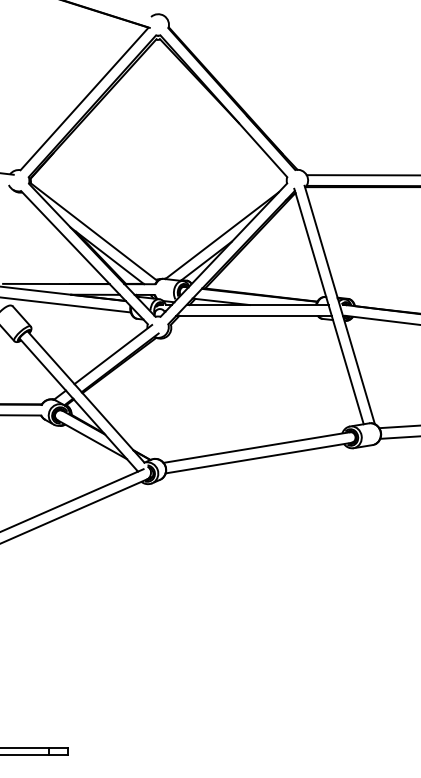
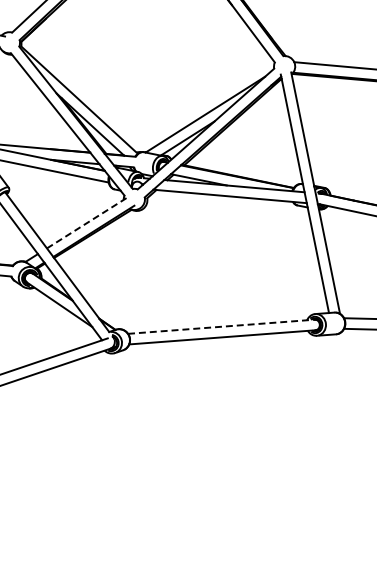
line: (113, 354) -> (88, 222), solid -> dashed
line: (258, 447) -> (223, 326), solid -> dashed

